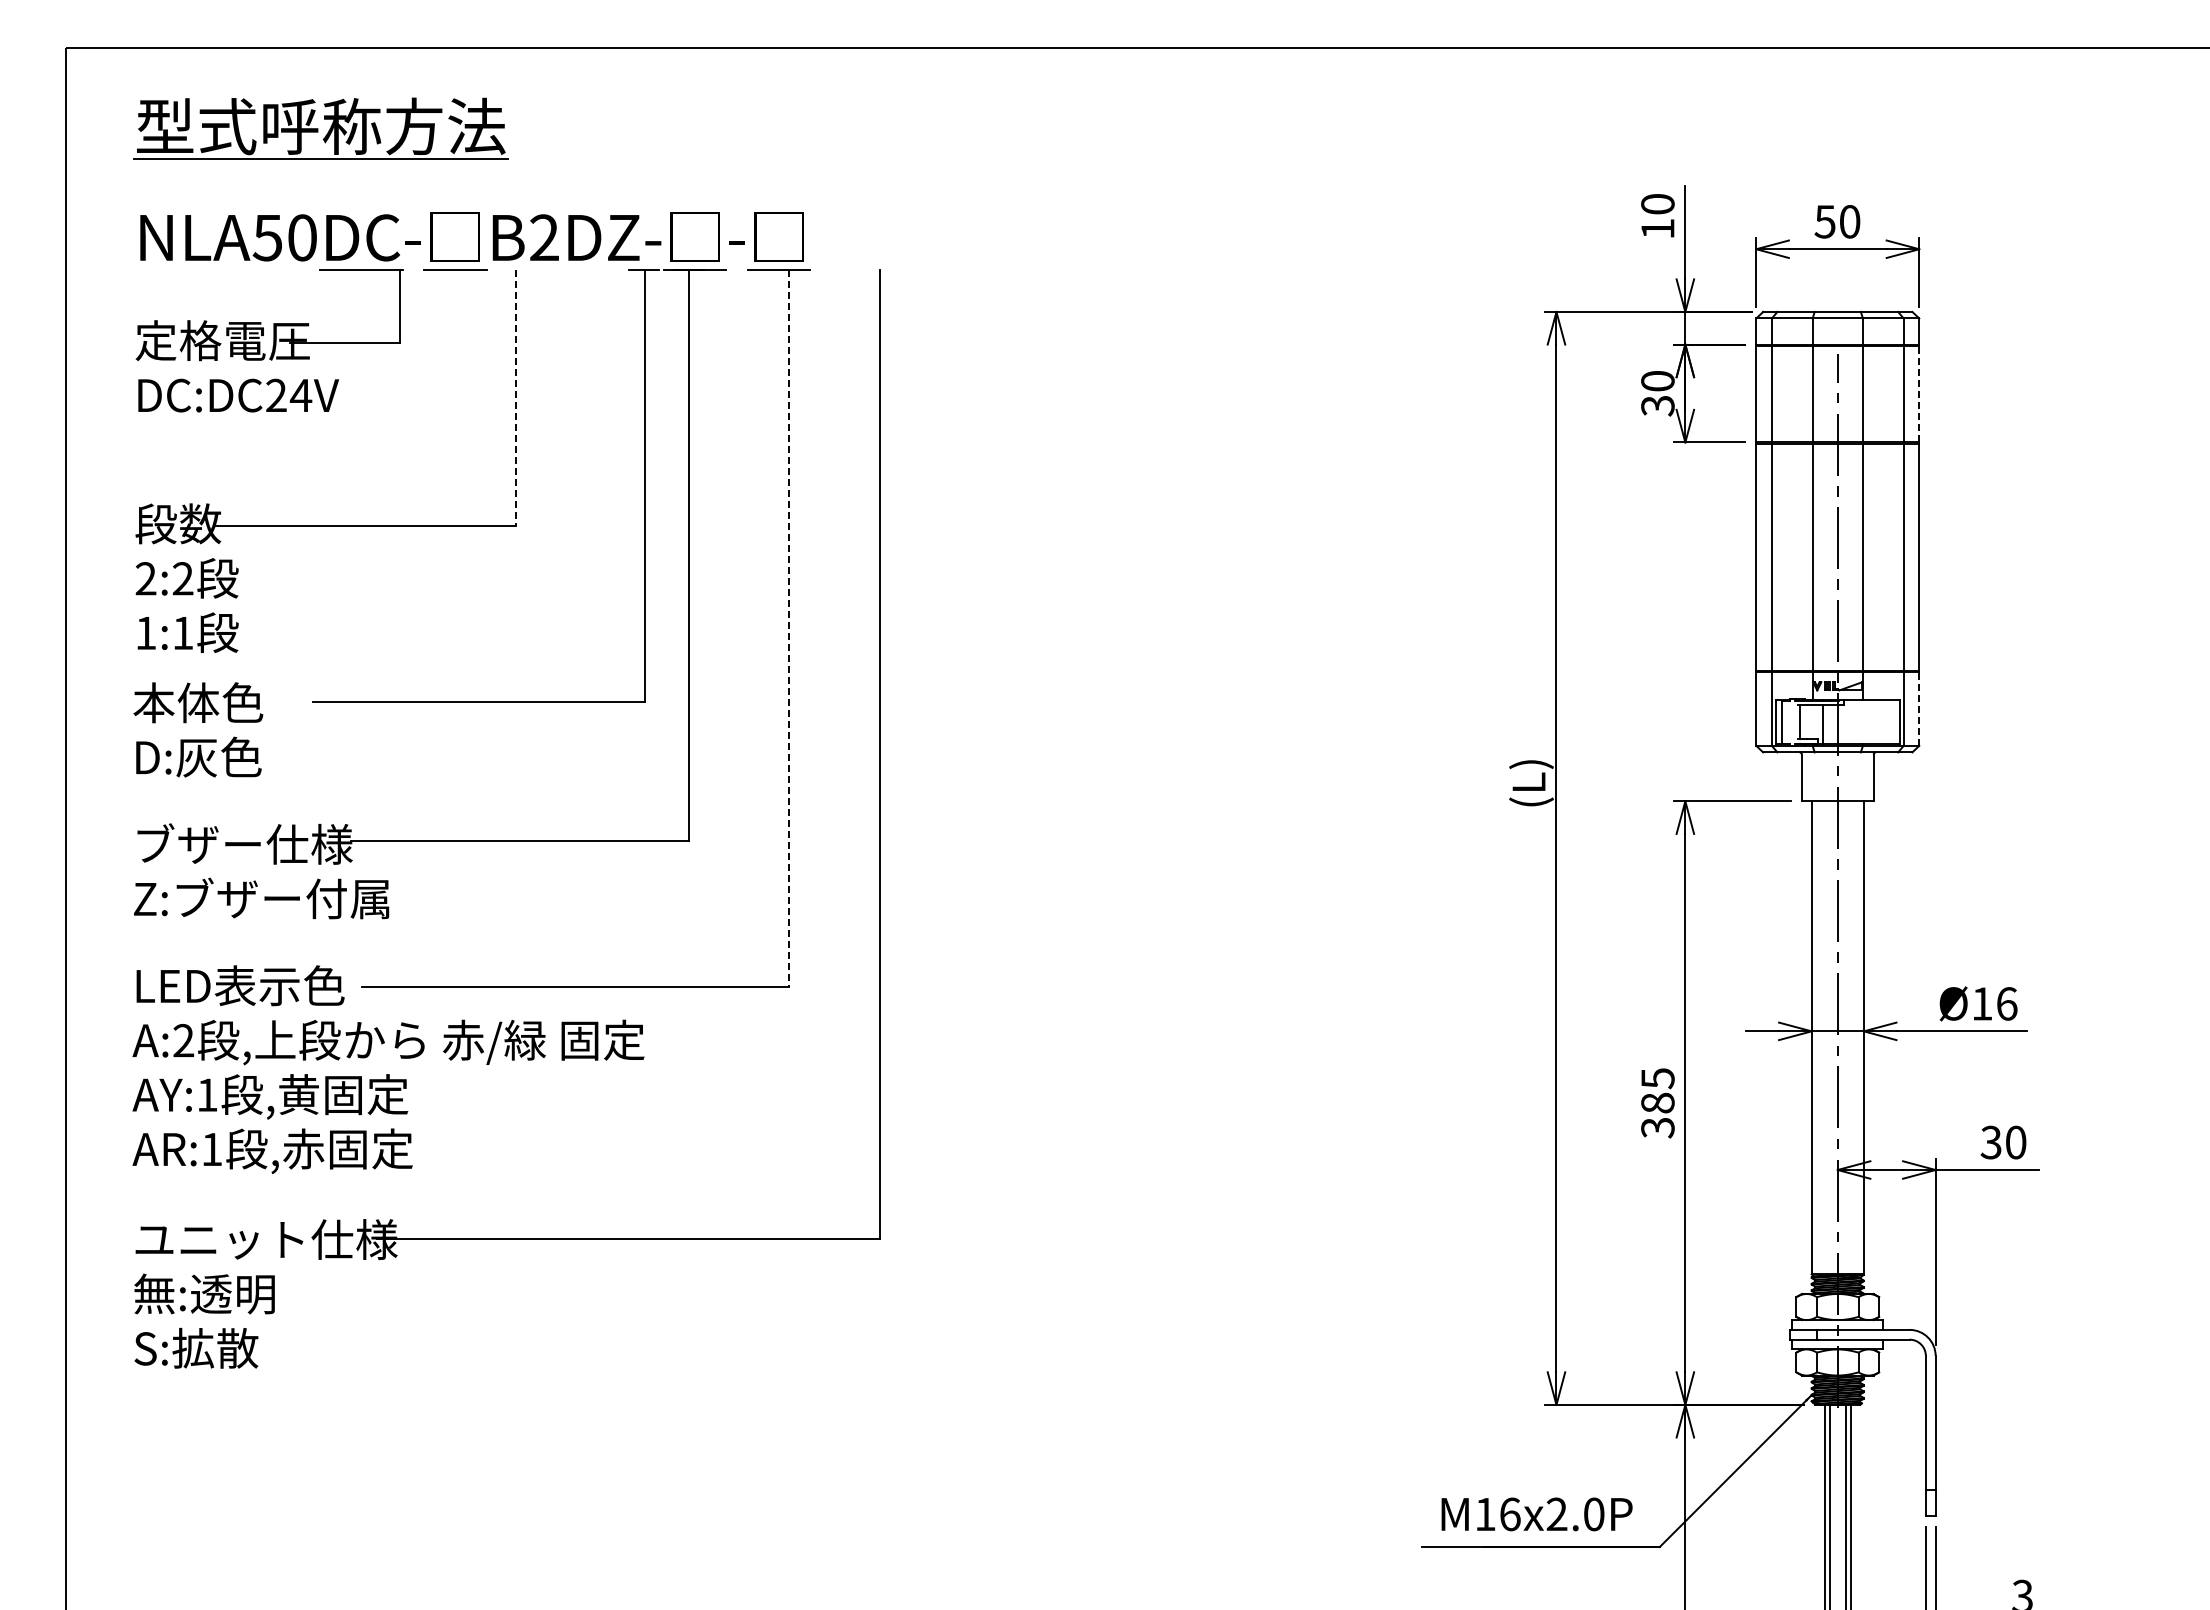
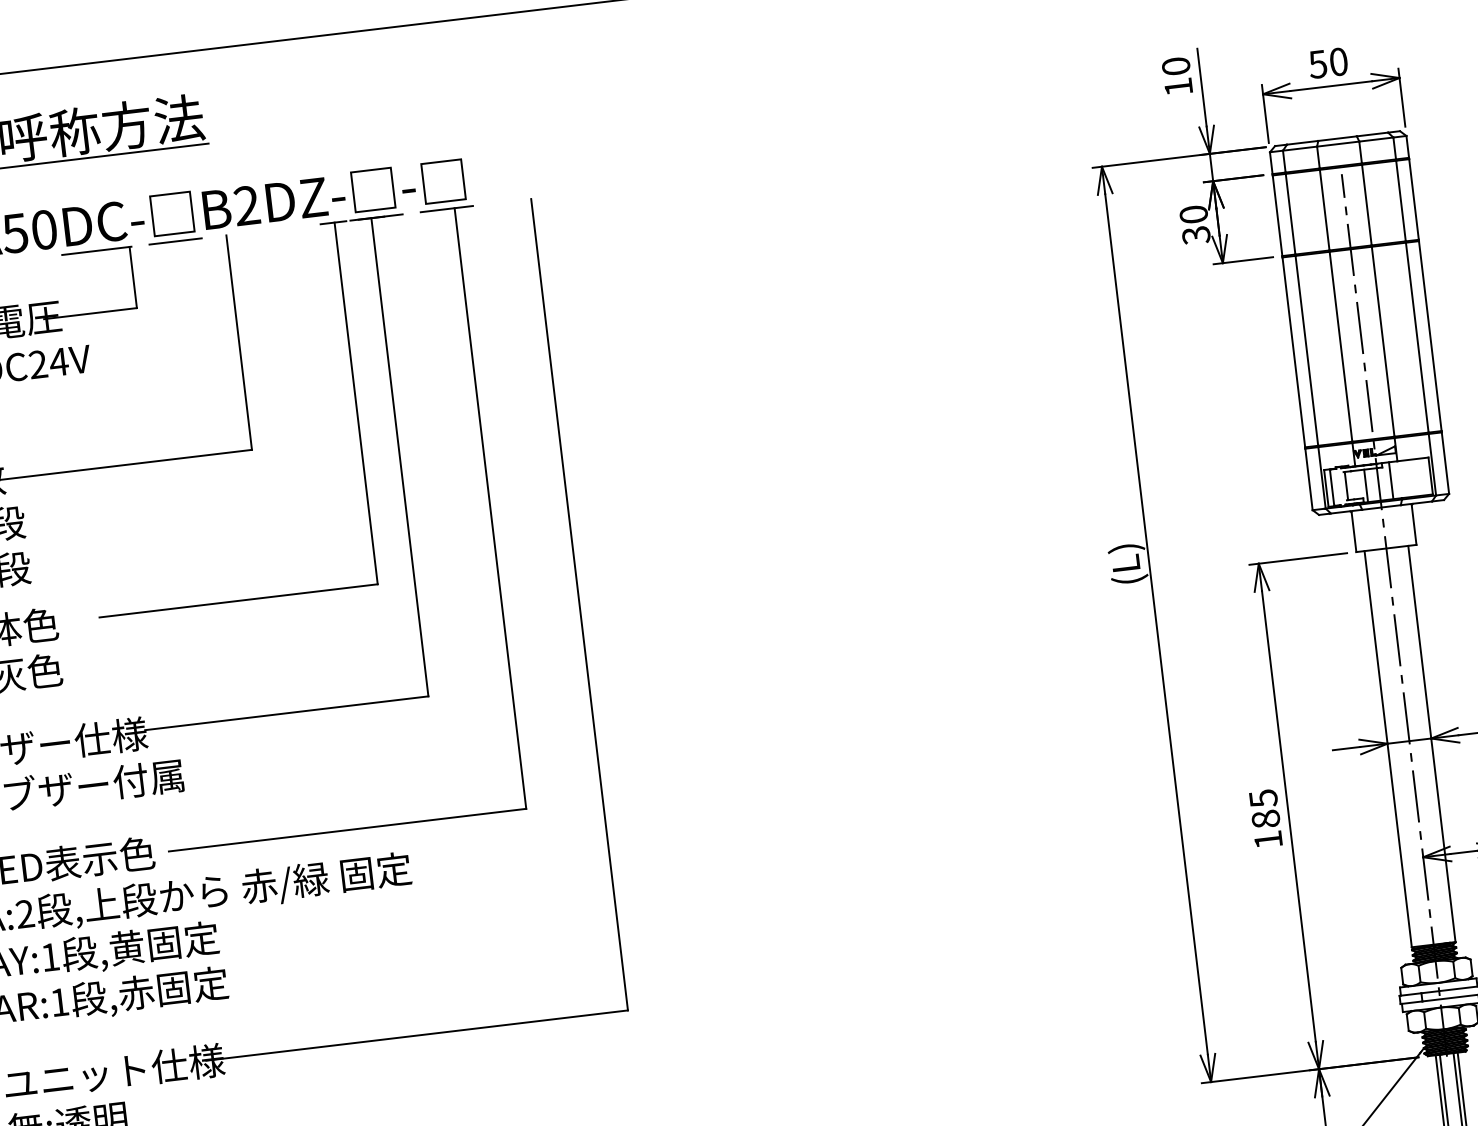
line: (1919, 393) -> (1414, 198), dashed -> solid
line: (515, 398) -> (238, 343), dashed -> solid
line: (788, 628) -> (490, 508), dashed -> solid
line: (1919, 709) -> (1445, 463), dashed -> solid
line: (1852, 722) -> (1390, 481), added
text: (1657, 1128) -> (1268, 840), 385 -> 185

